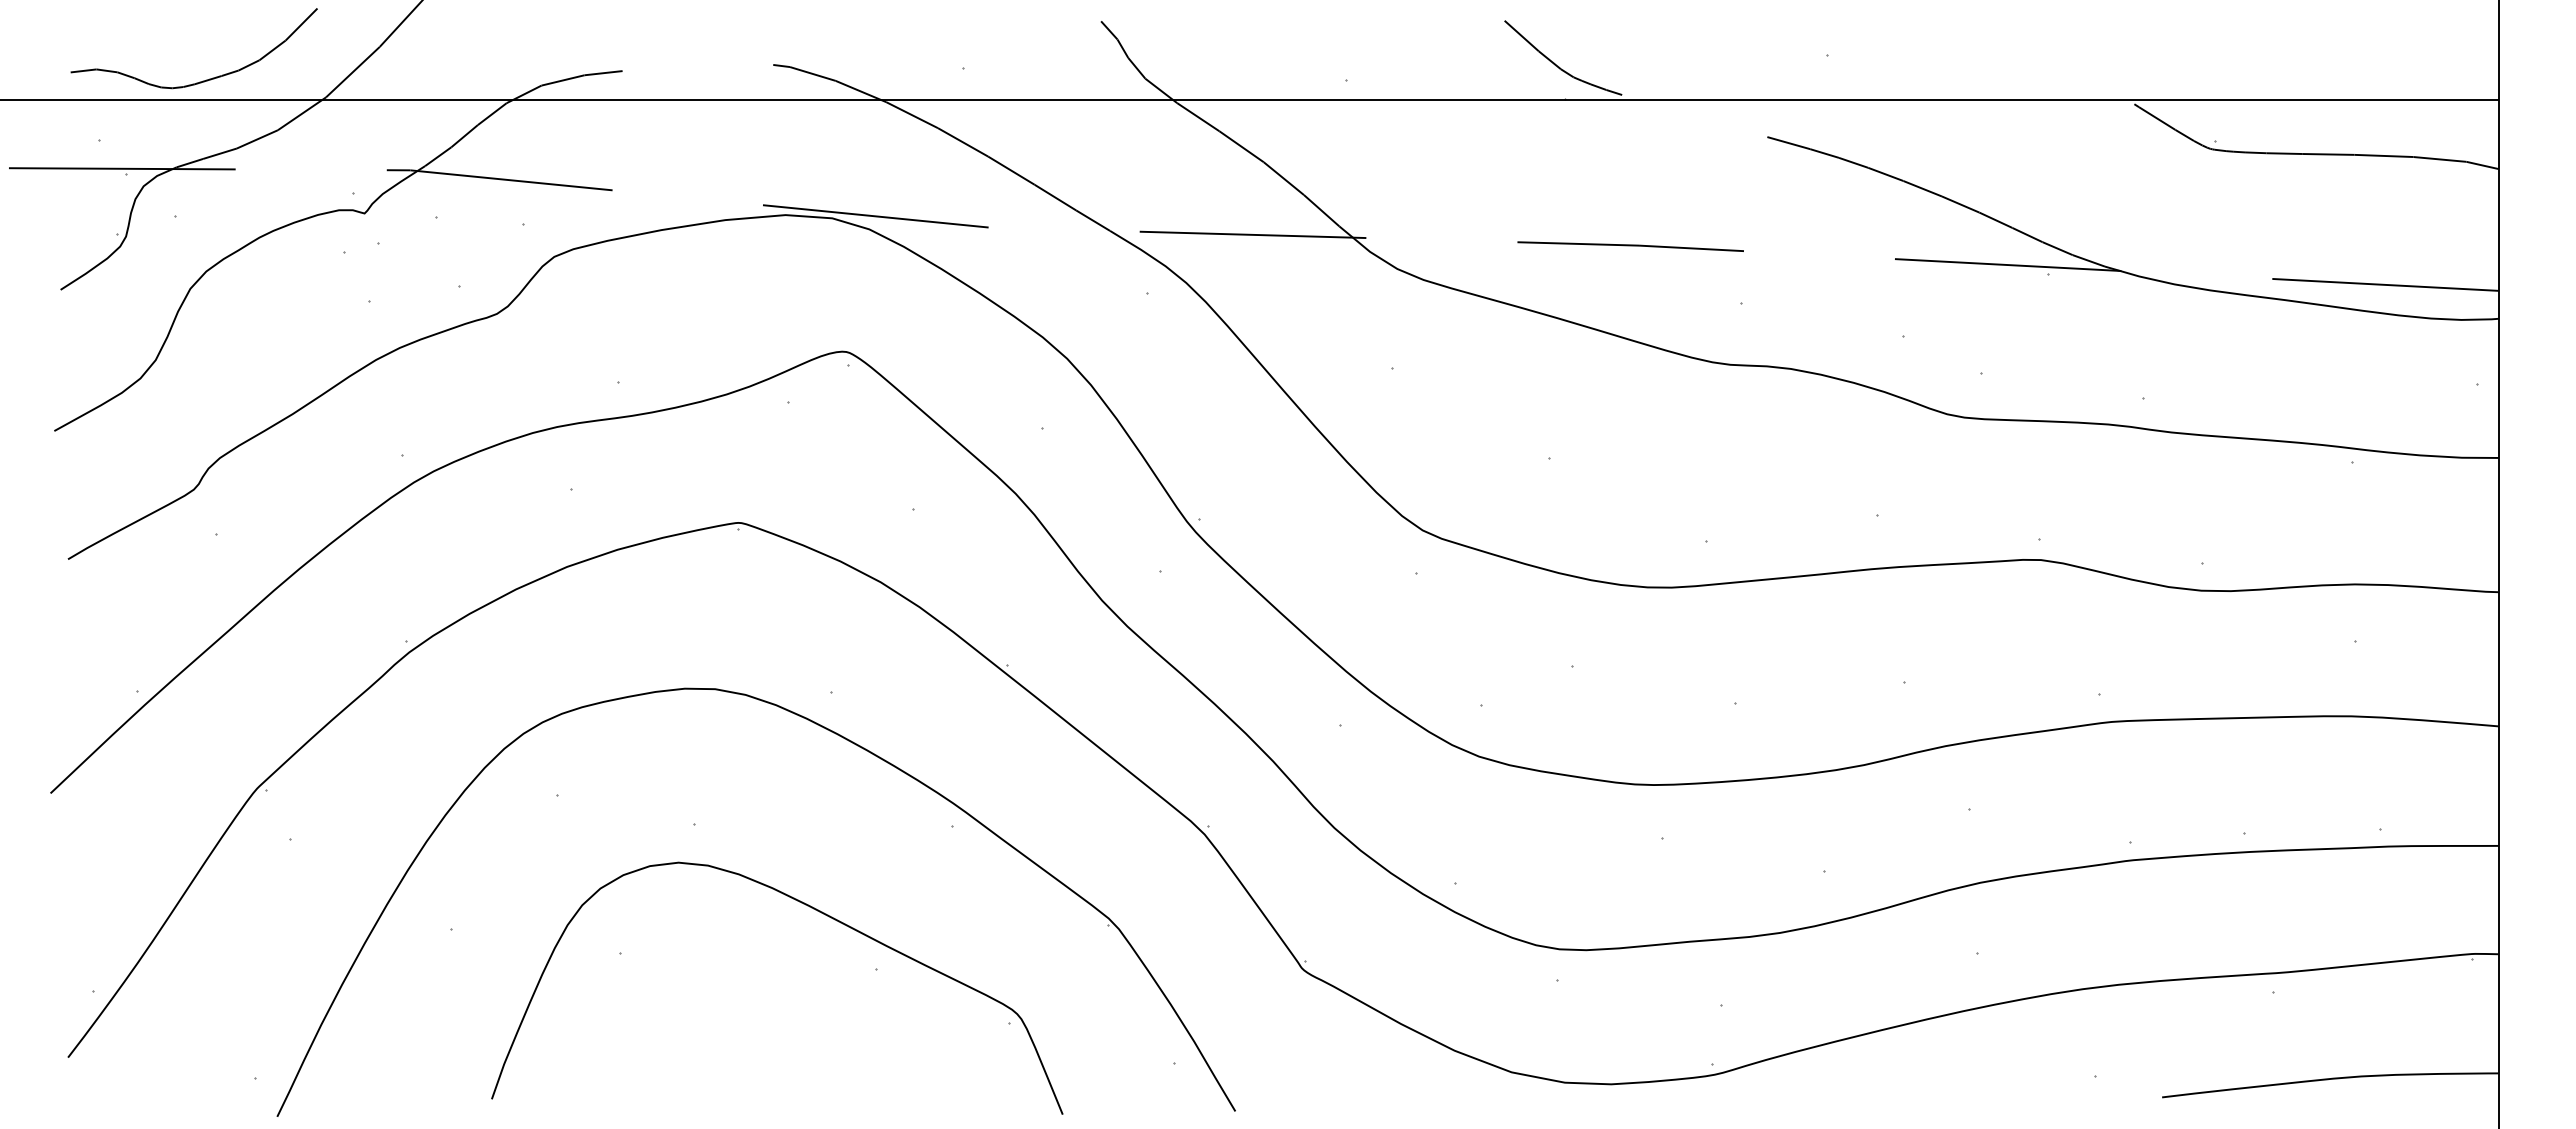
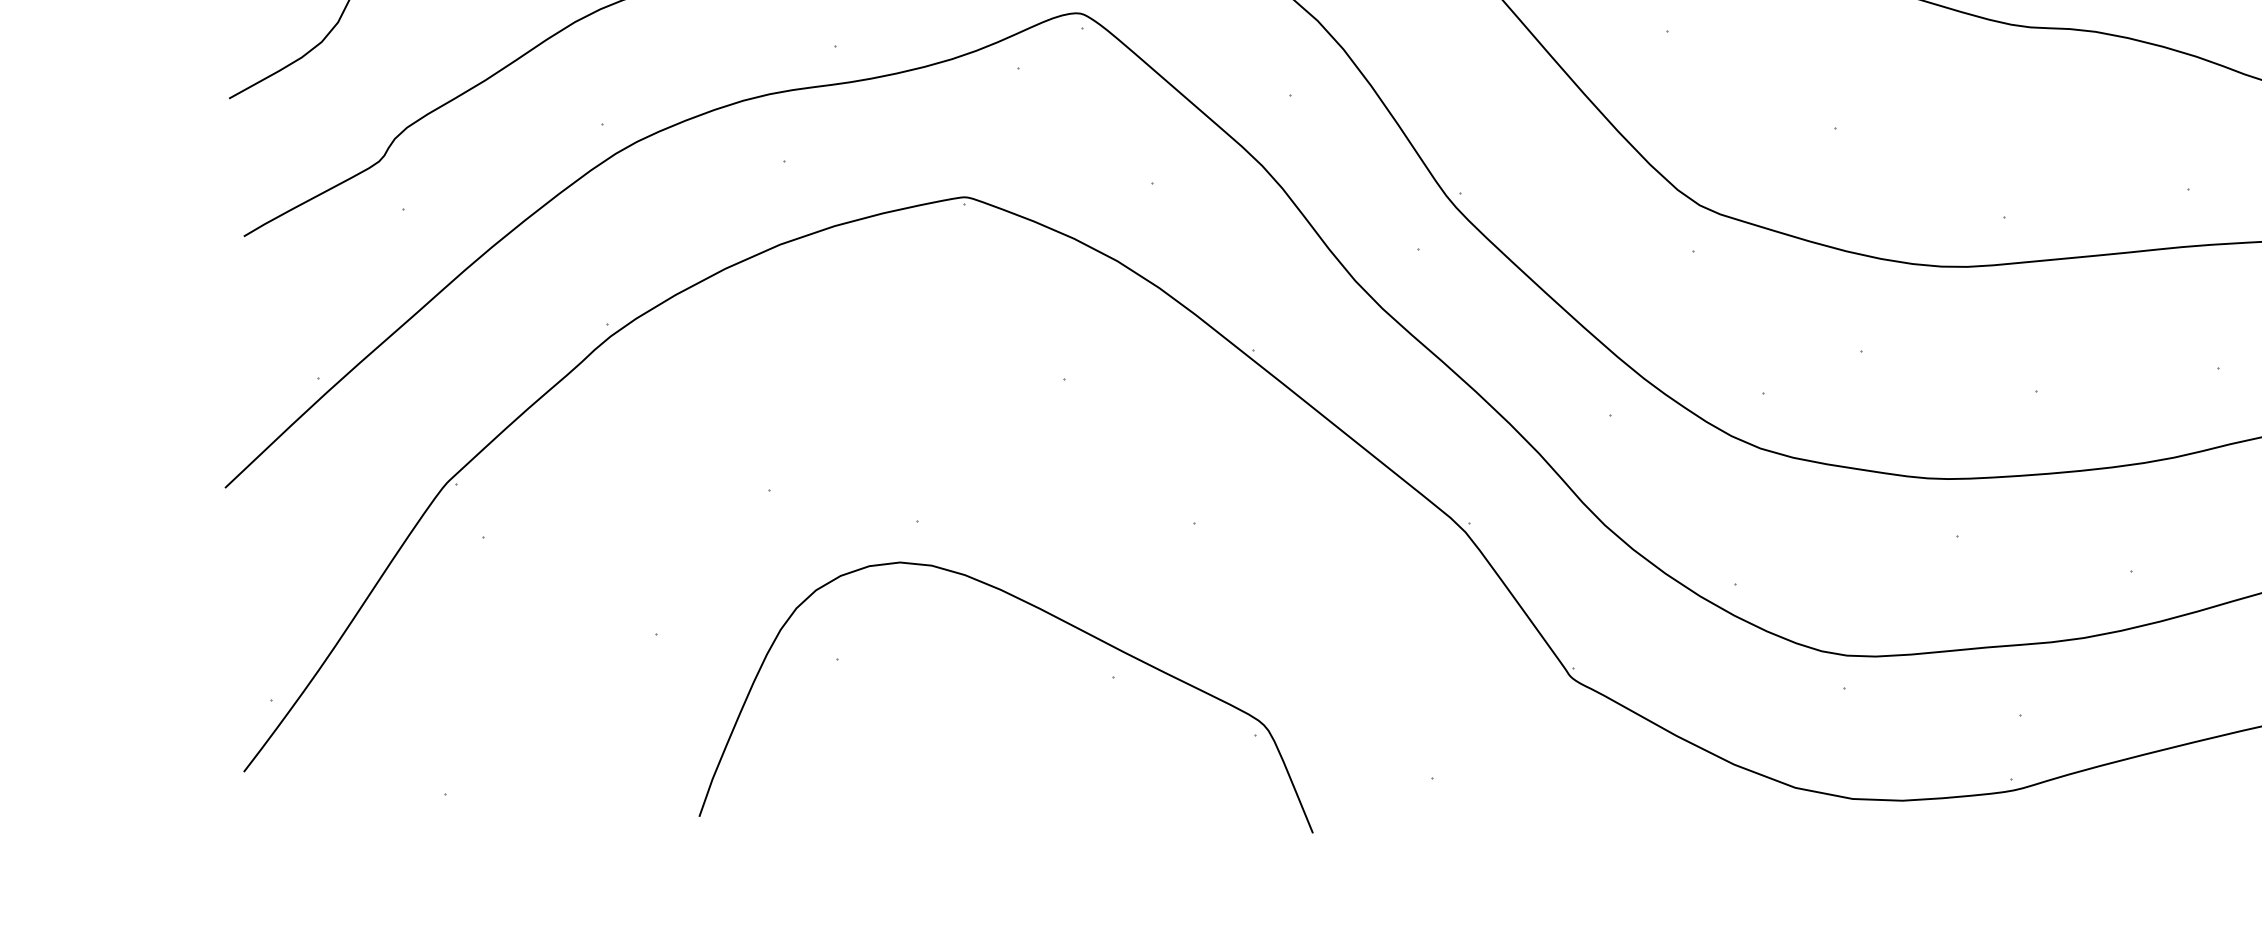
part: (844, 739) -> (1078, 430), removed

